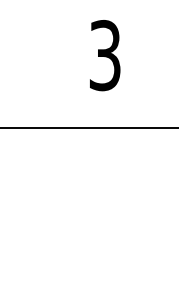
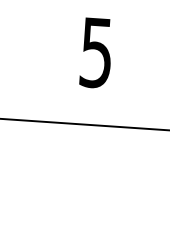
text: (105, 55) -> (96, 52), 3 -> 5

